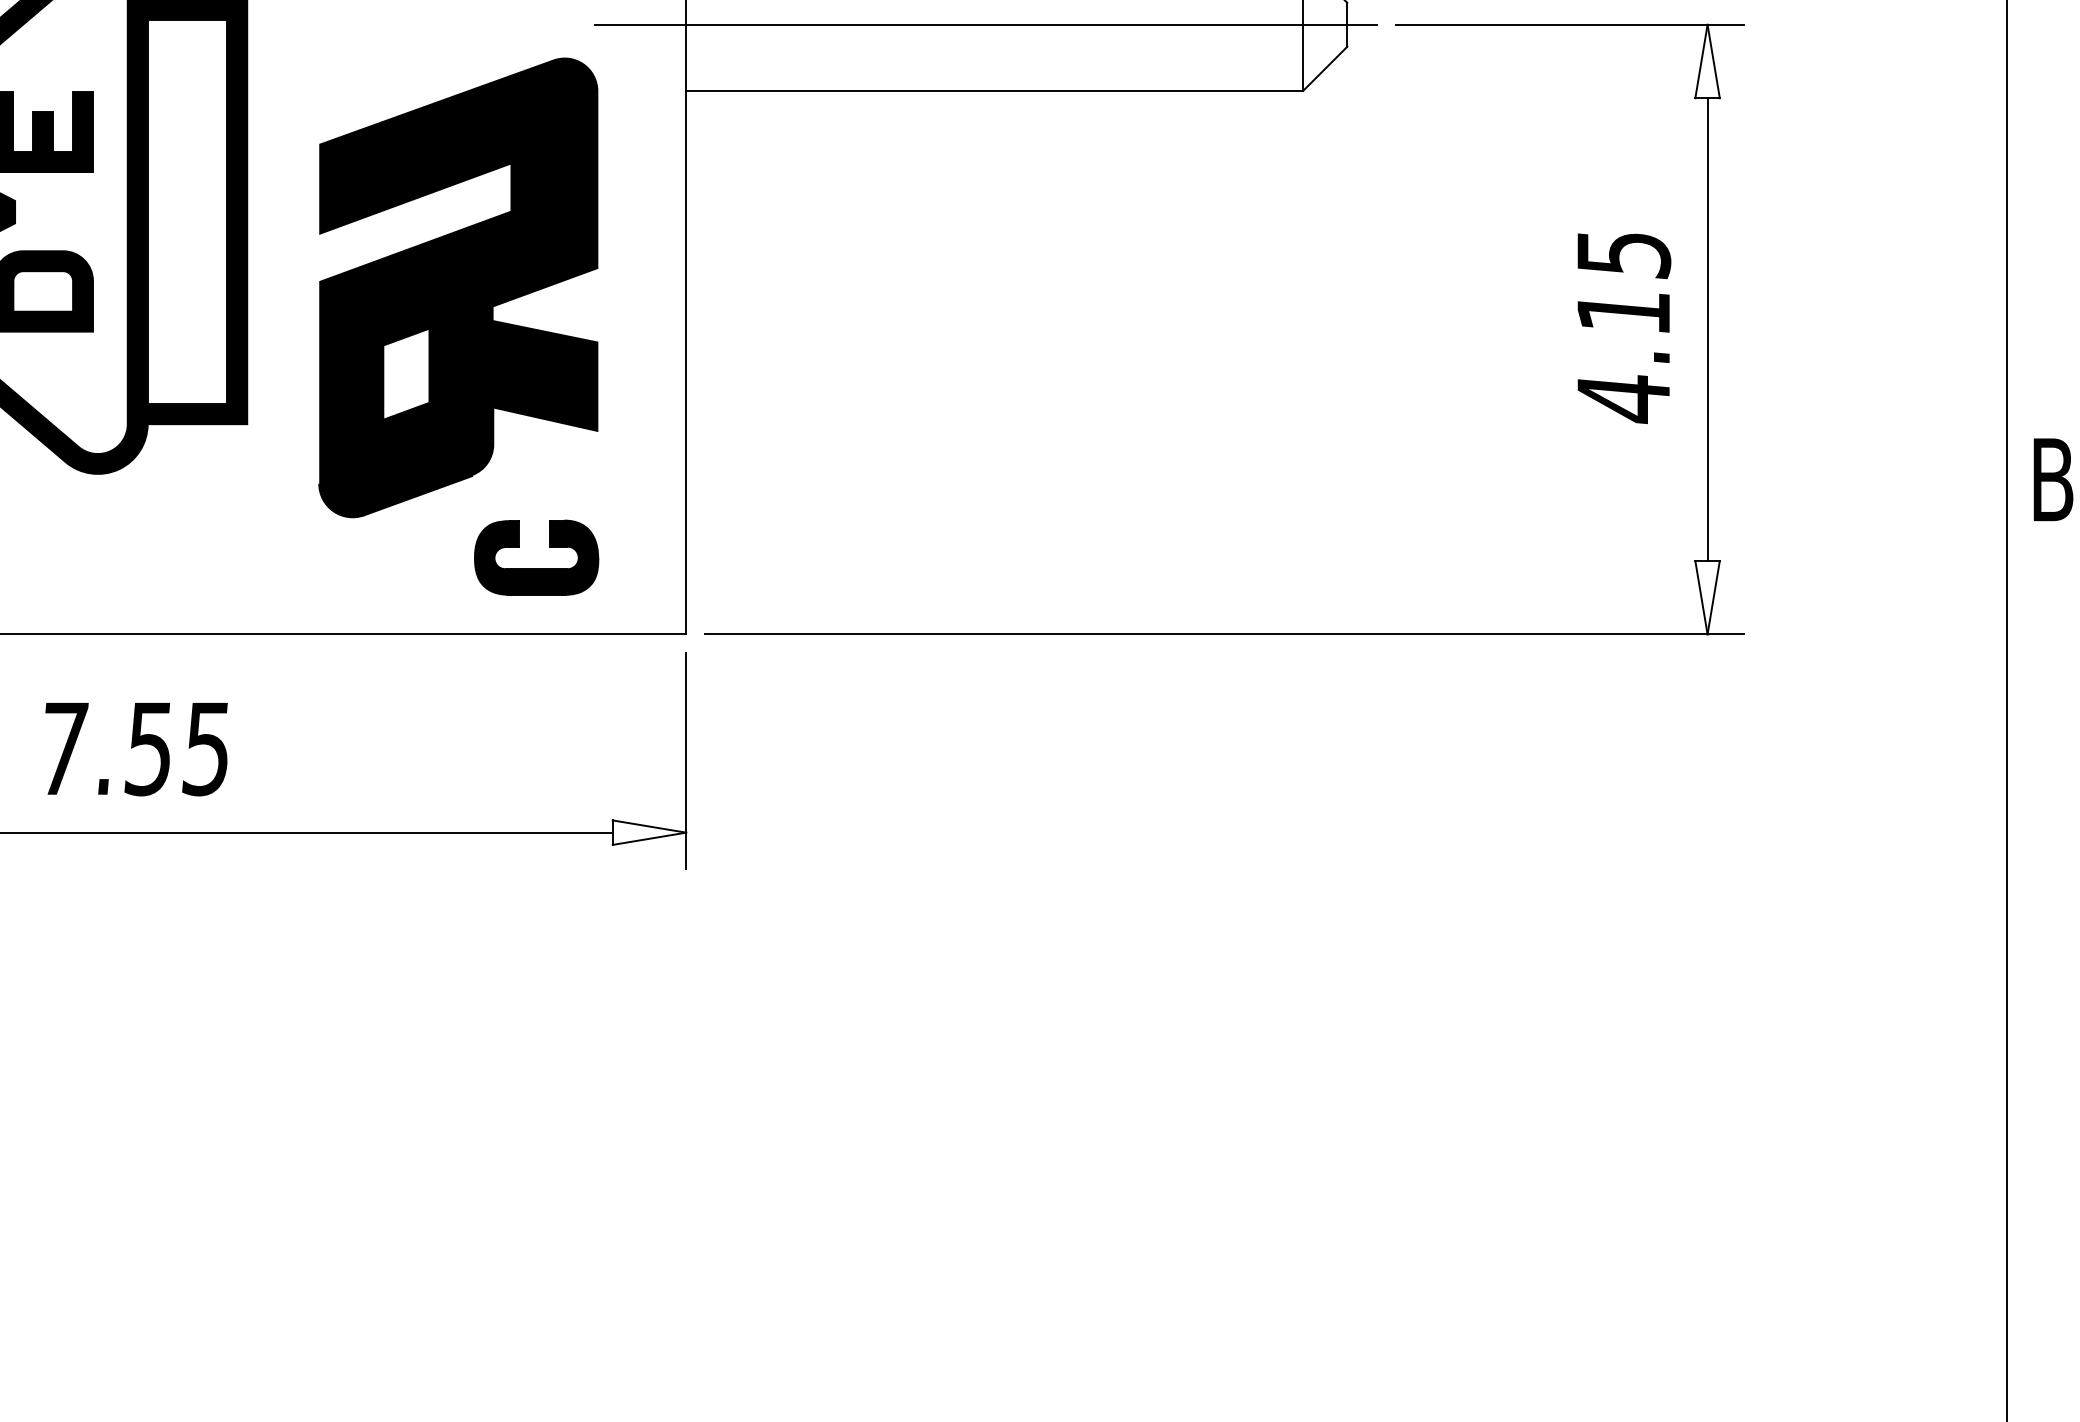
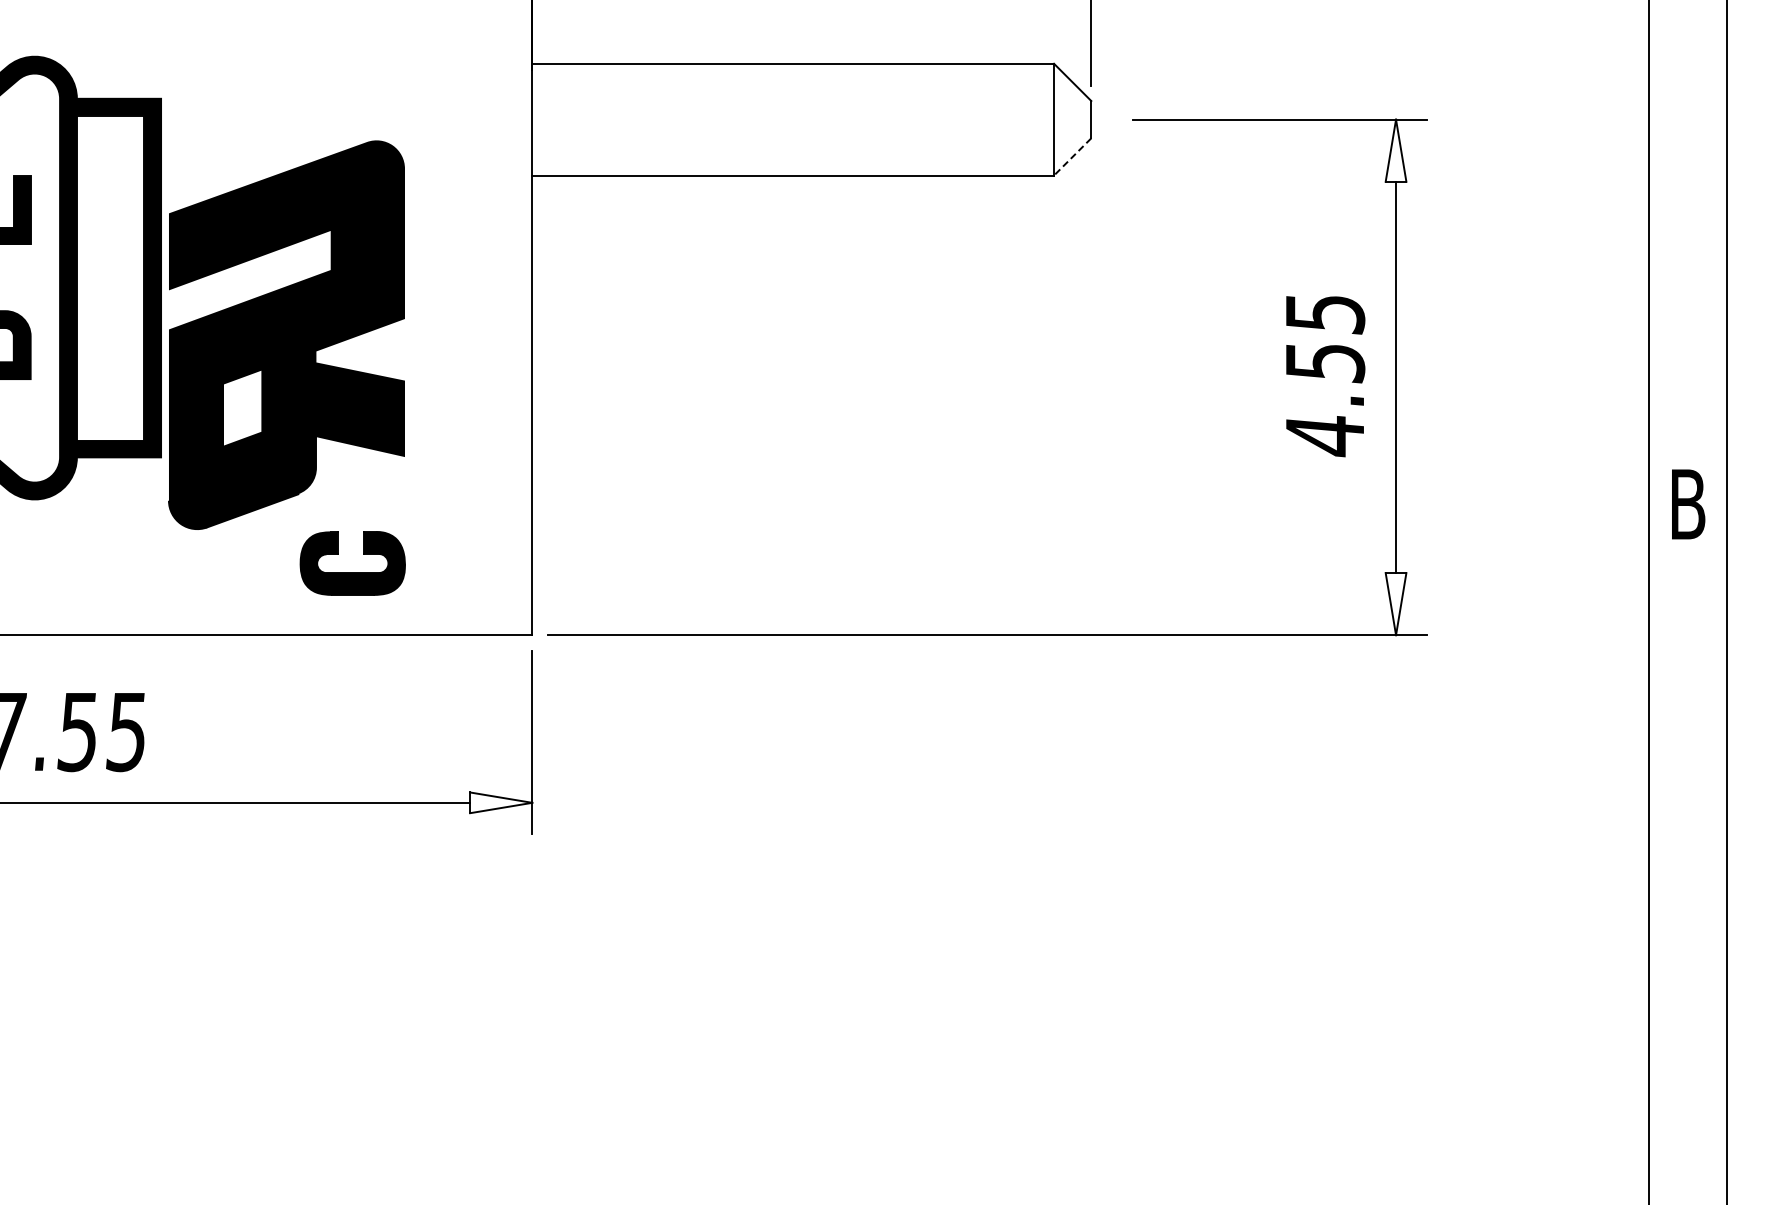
line: (985, 24) -> (785, 119), removed
line: (1324, 69) -> (1072, 157), solid -> dashed
text: (1624, 314) -> (1325, 364), 4.15 -> 4.55
part: (458, 326) -> (286, 367), moved

